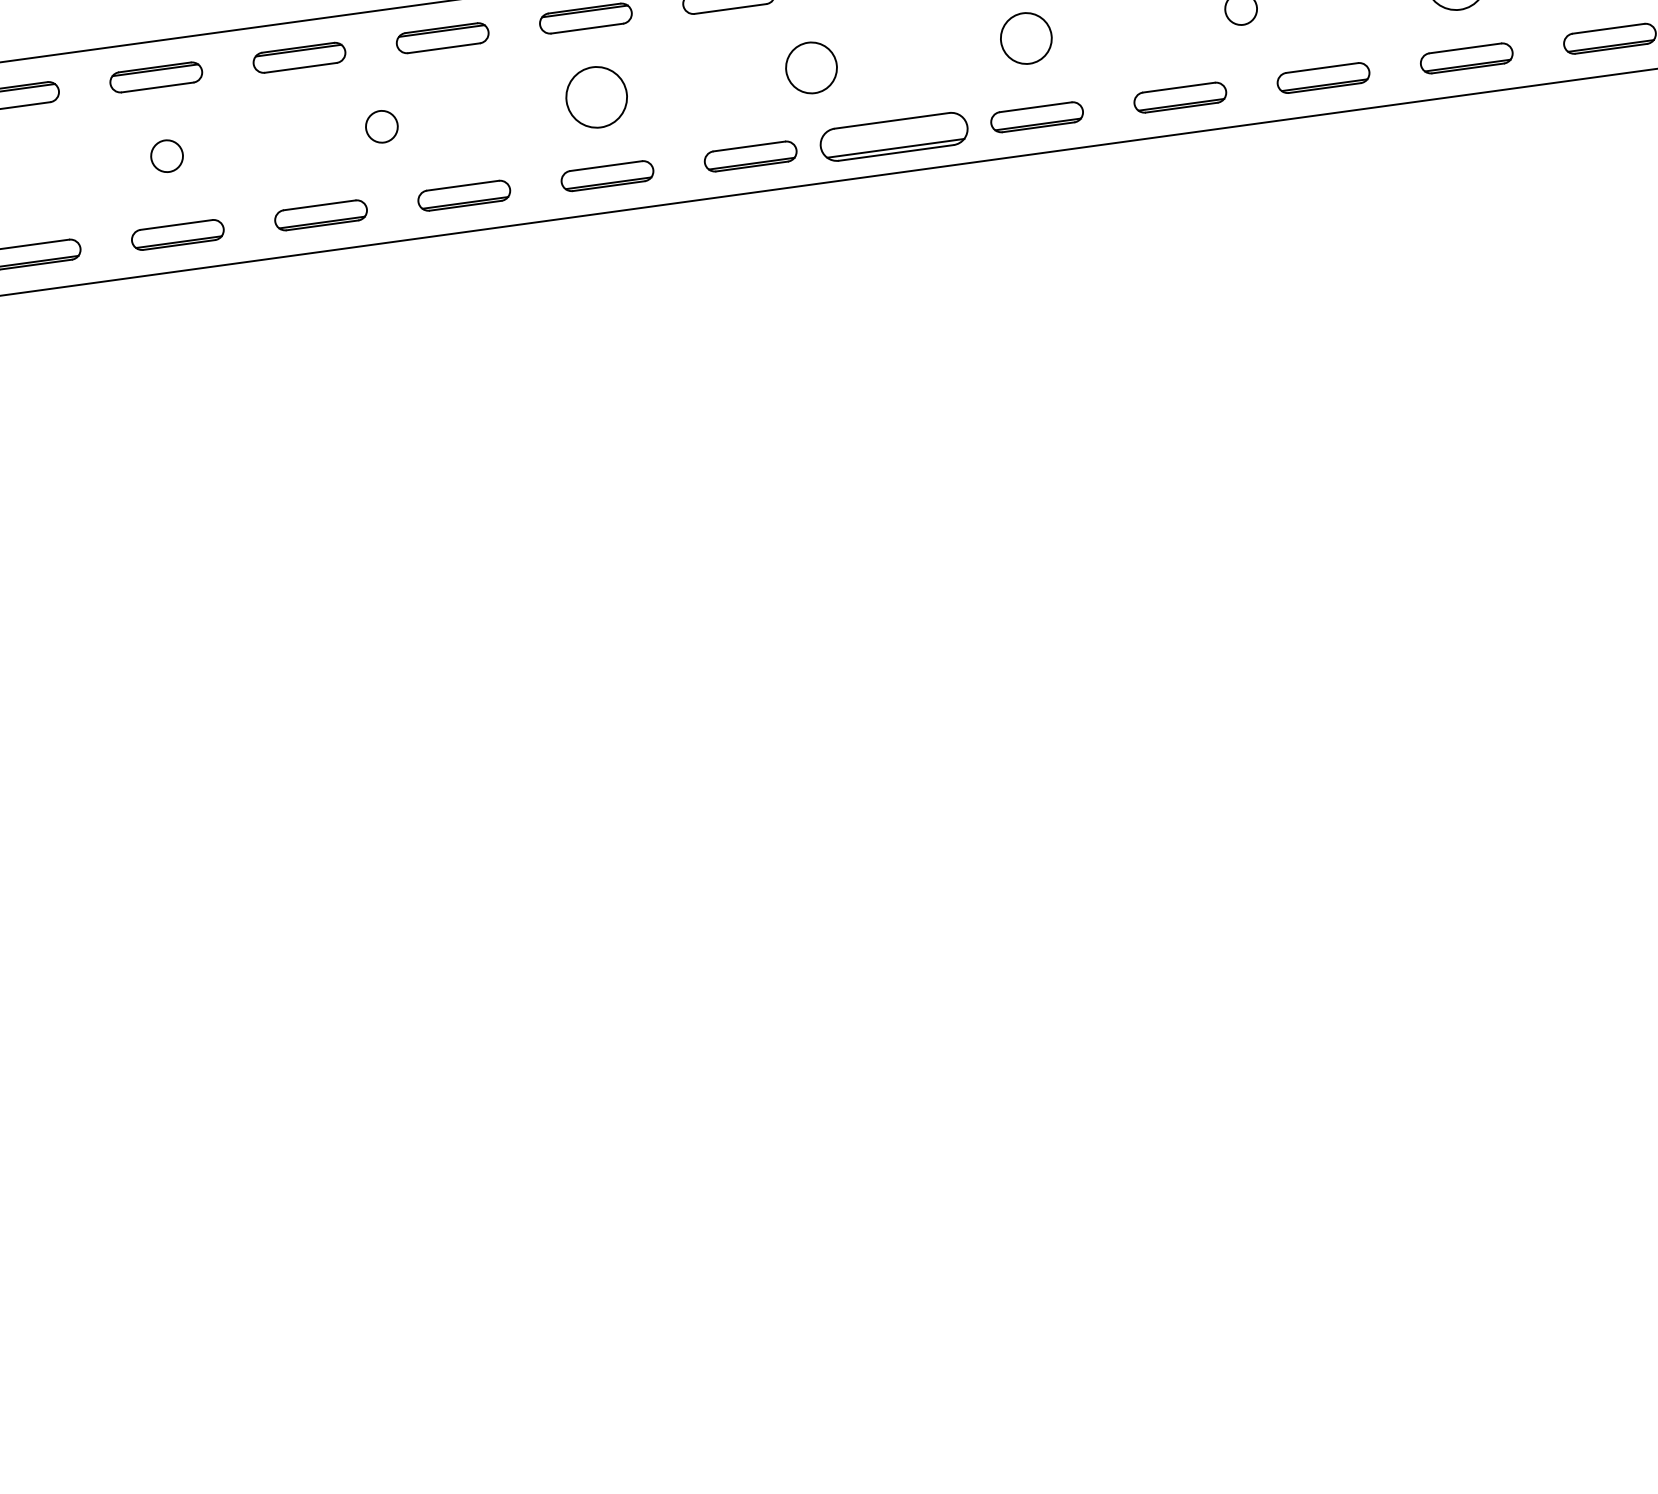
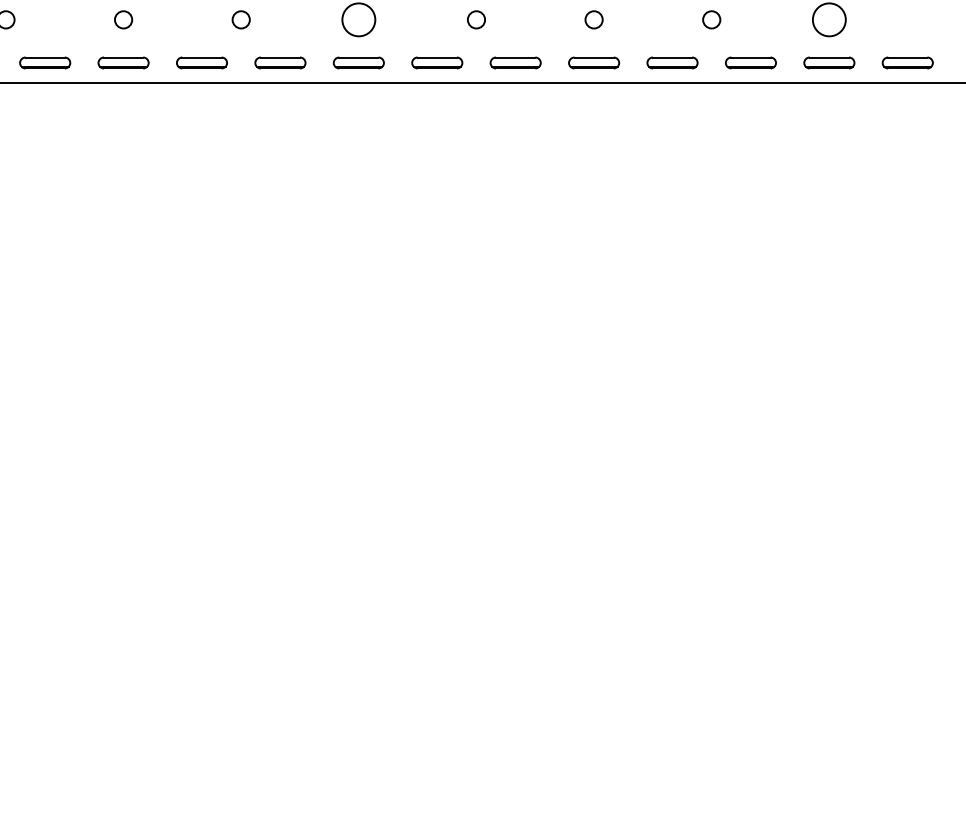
circle: (1025, 37) -> (593, 19), size x0.62
circle: (811, 67) -> (476, 19), size x0.62
part: (893, 136) -> (515, 62), size x0.62

